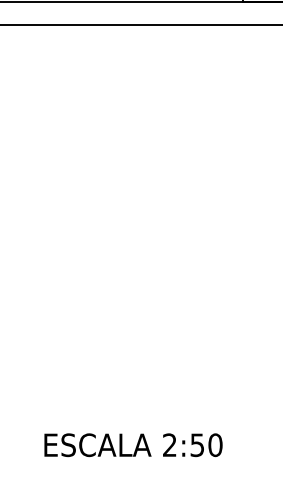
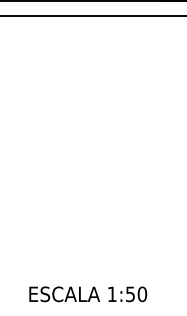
text: (168, 443) -> (111, 293), 2:50 -> 1:50

